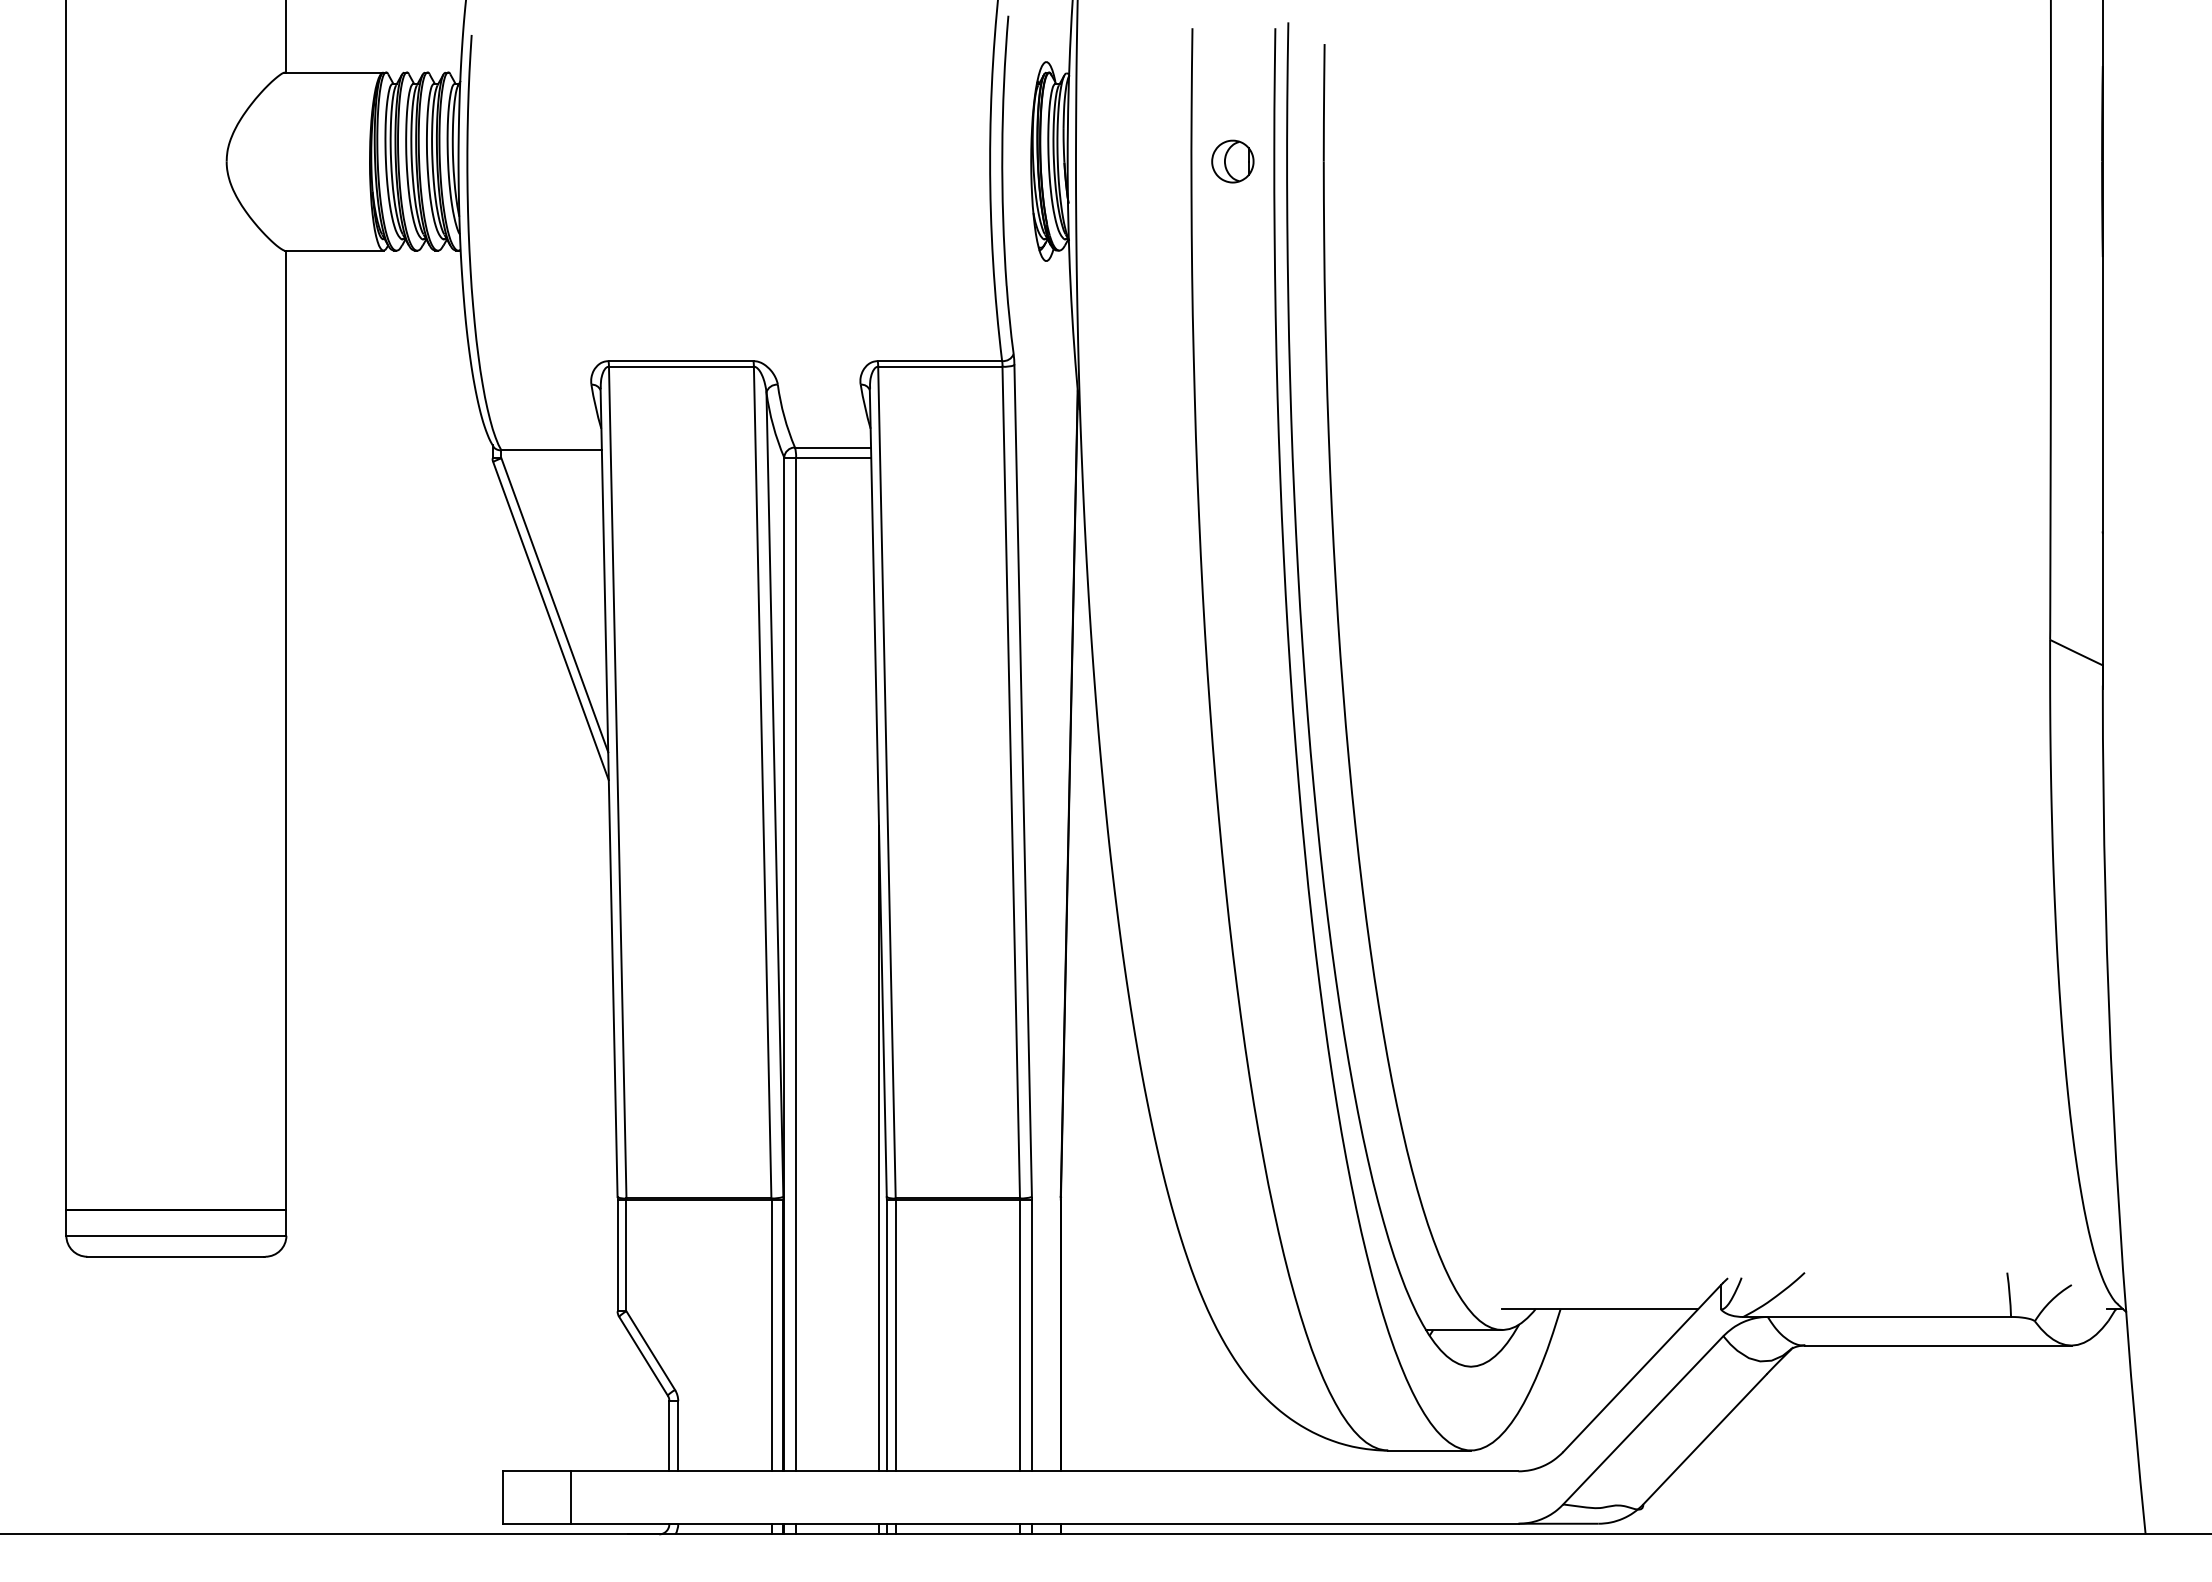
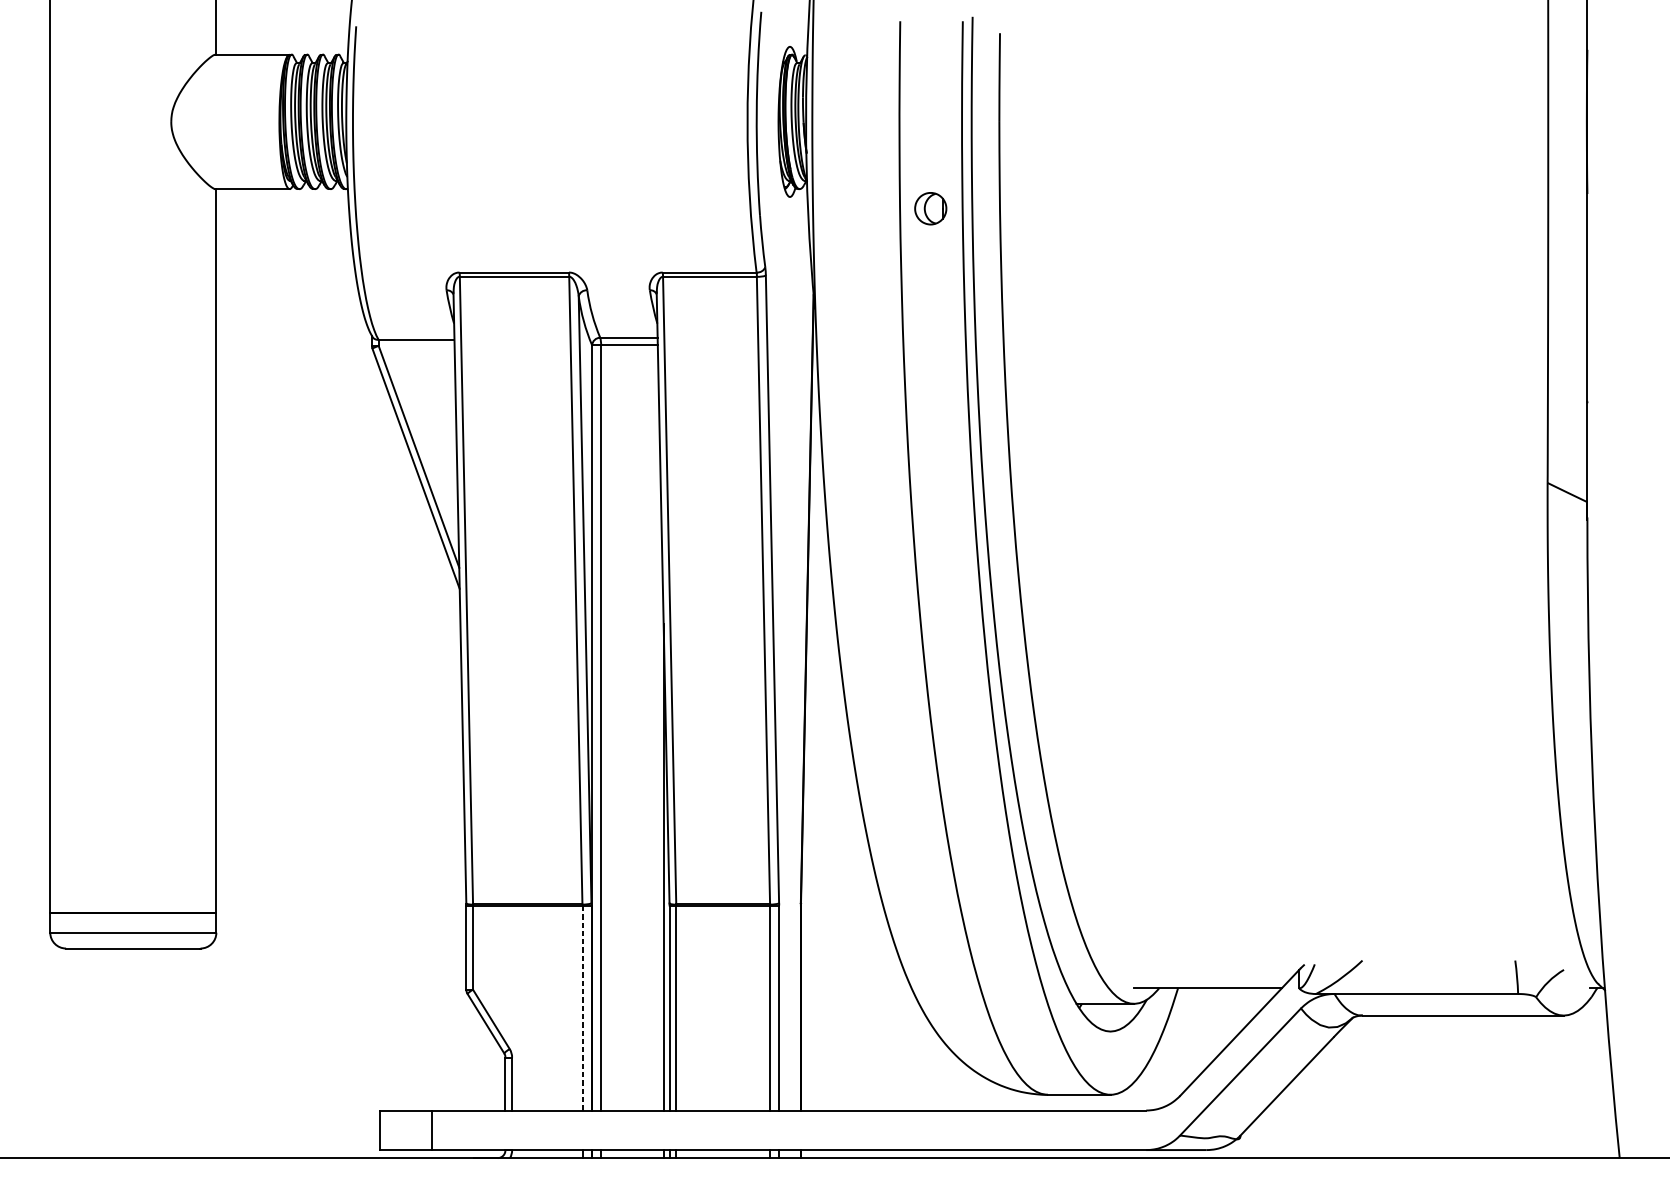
part: (1232, 161) -> (930, 208), moved
line: (771, 1335) -> (582, 1007), solid -> dashed

